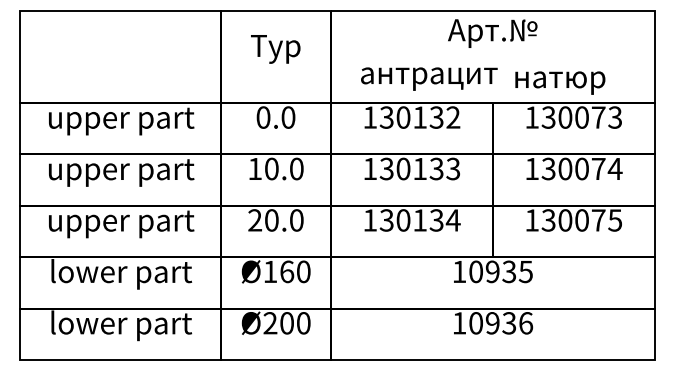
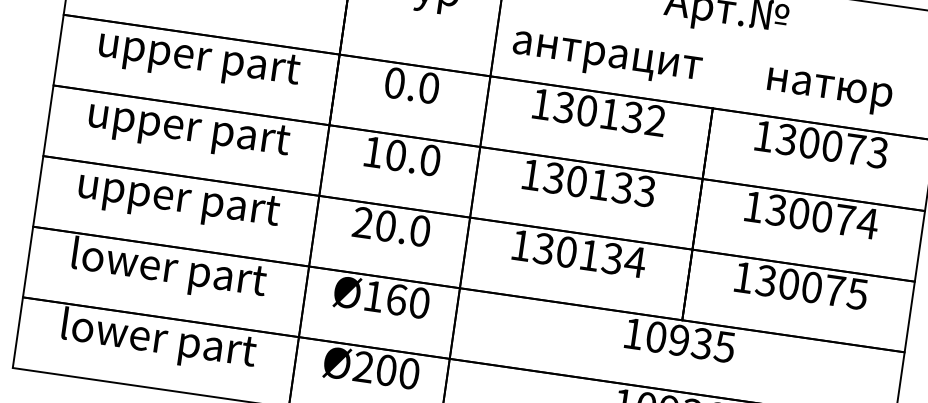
text: (429, 78) -> (607, 58), moved
text: (560, 82) -> (829, 91), moved

